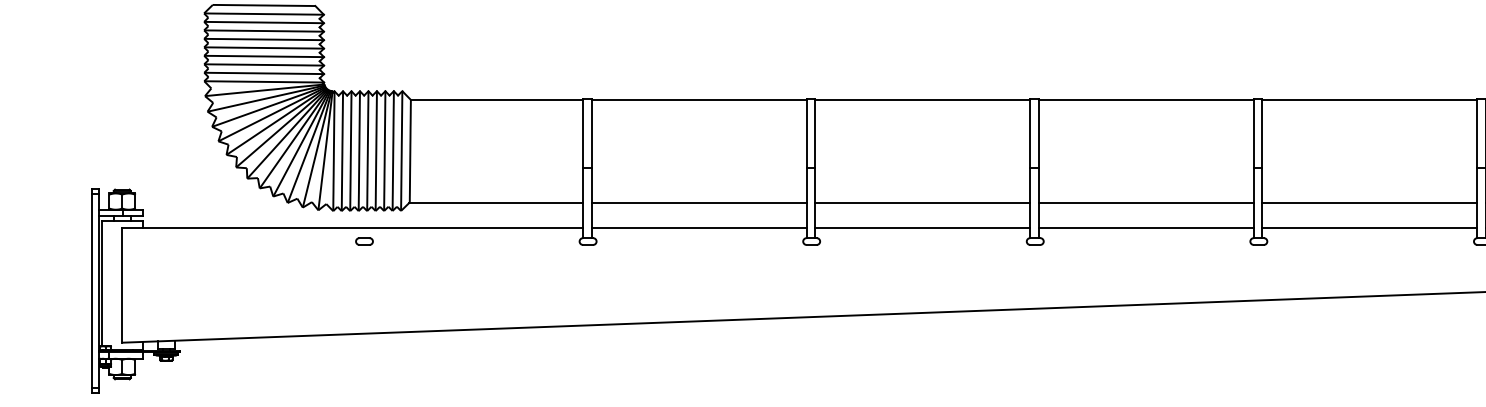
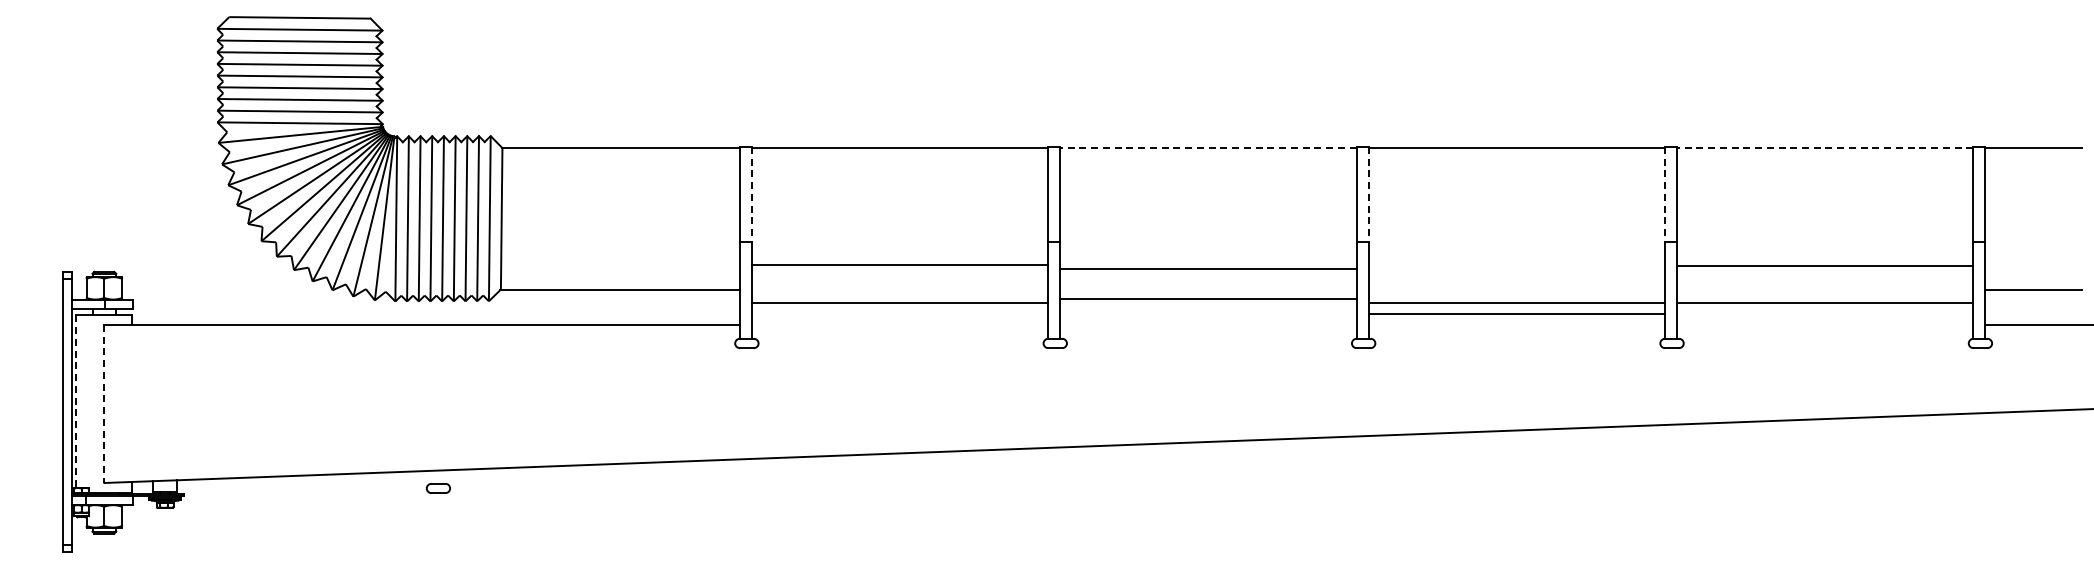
line: (922, 99) -> (1207, 147), solid -> dashed
line: (1369, 99) -> (1824, 147), solid -> dashed
line: (591, 133) -> (751, 194), solid -> dashed
line: (1038, 133) -> (1368, 194), solid -> dashed
line: (1254, 133) -> (1665, 194), solid -> dashed
line: (698, 203) -> (899, 265), moved
line: (922, 203) -> (1208, 269), moved
line: (1146, 203) -> (1516, 314), moved
line: (1369, 203) -> (1824, 266), moved
line: (698, 227) -> (899, 302), moved
line: (922, 227) -> (1208, 298), moved
line: (1146, 227) -> (1516, 302), moved
line: (1369, 227) -> (1824, 302), moved
part: (363, 241) -> (437, 488), moved
line: (102, 284) -> (76, 402), solid -> dashed
line: (122, 285) -> (104, 404), solid -> dashed

